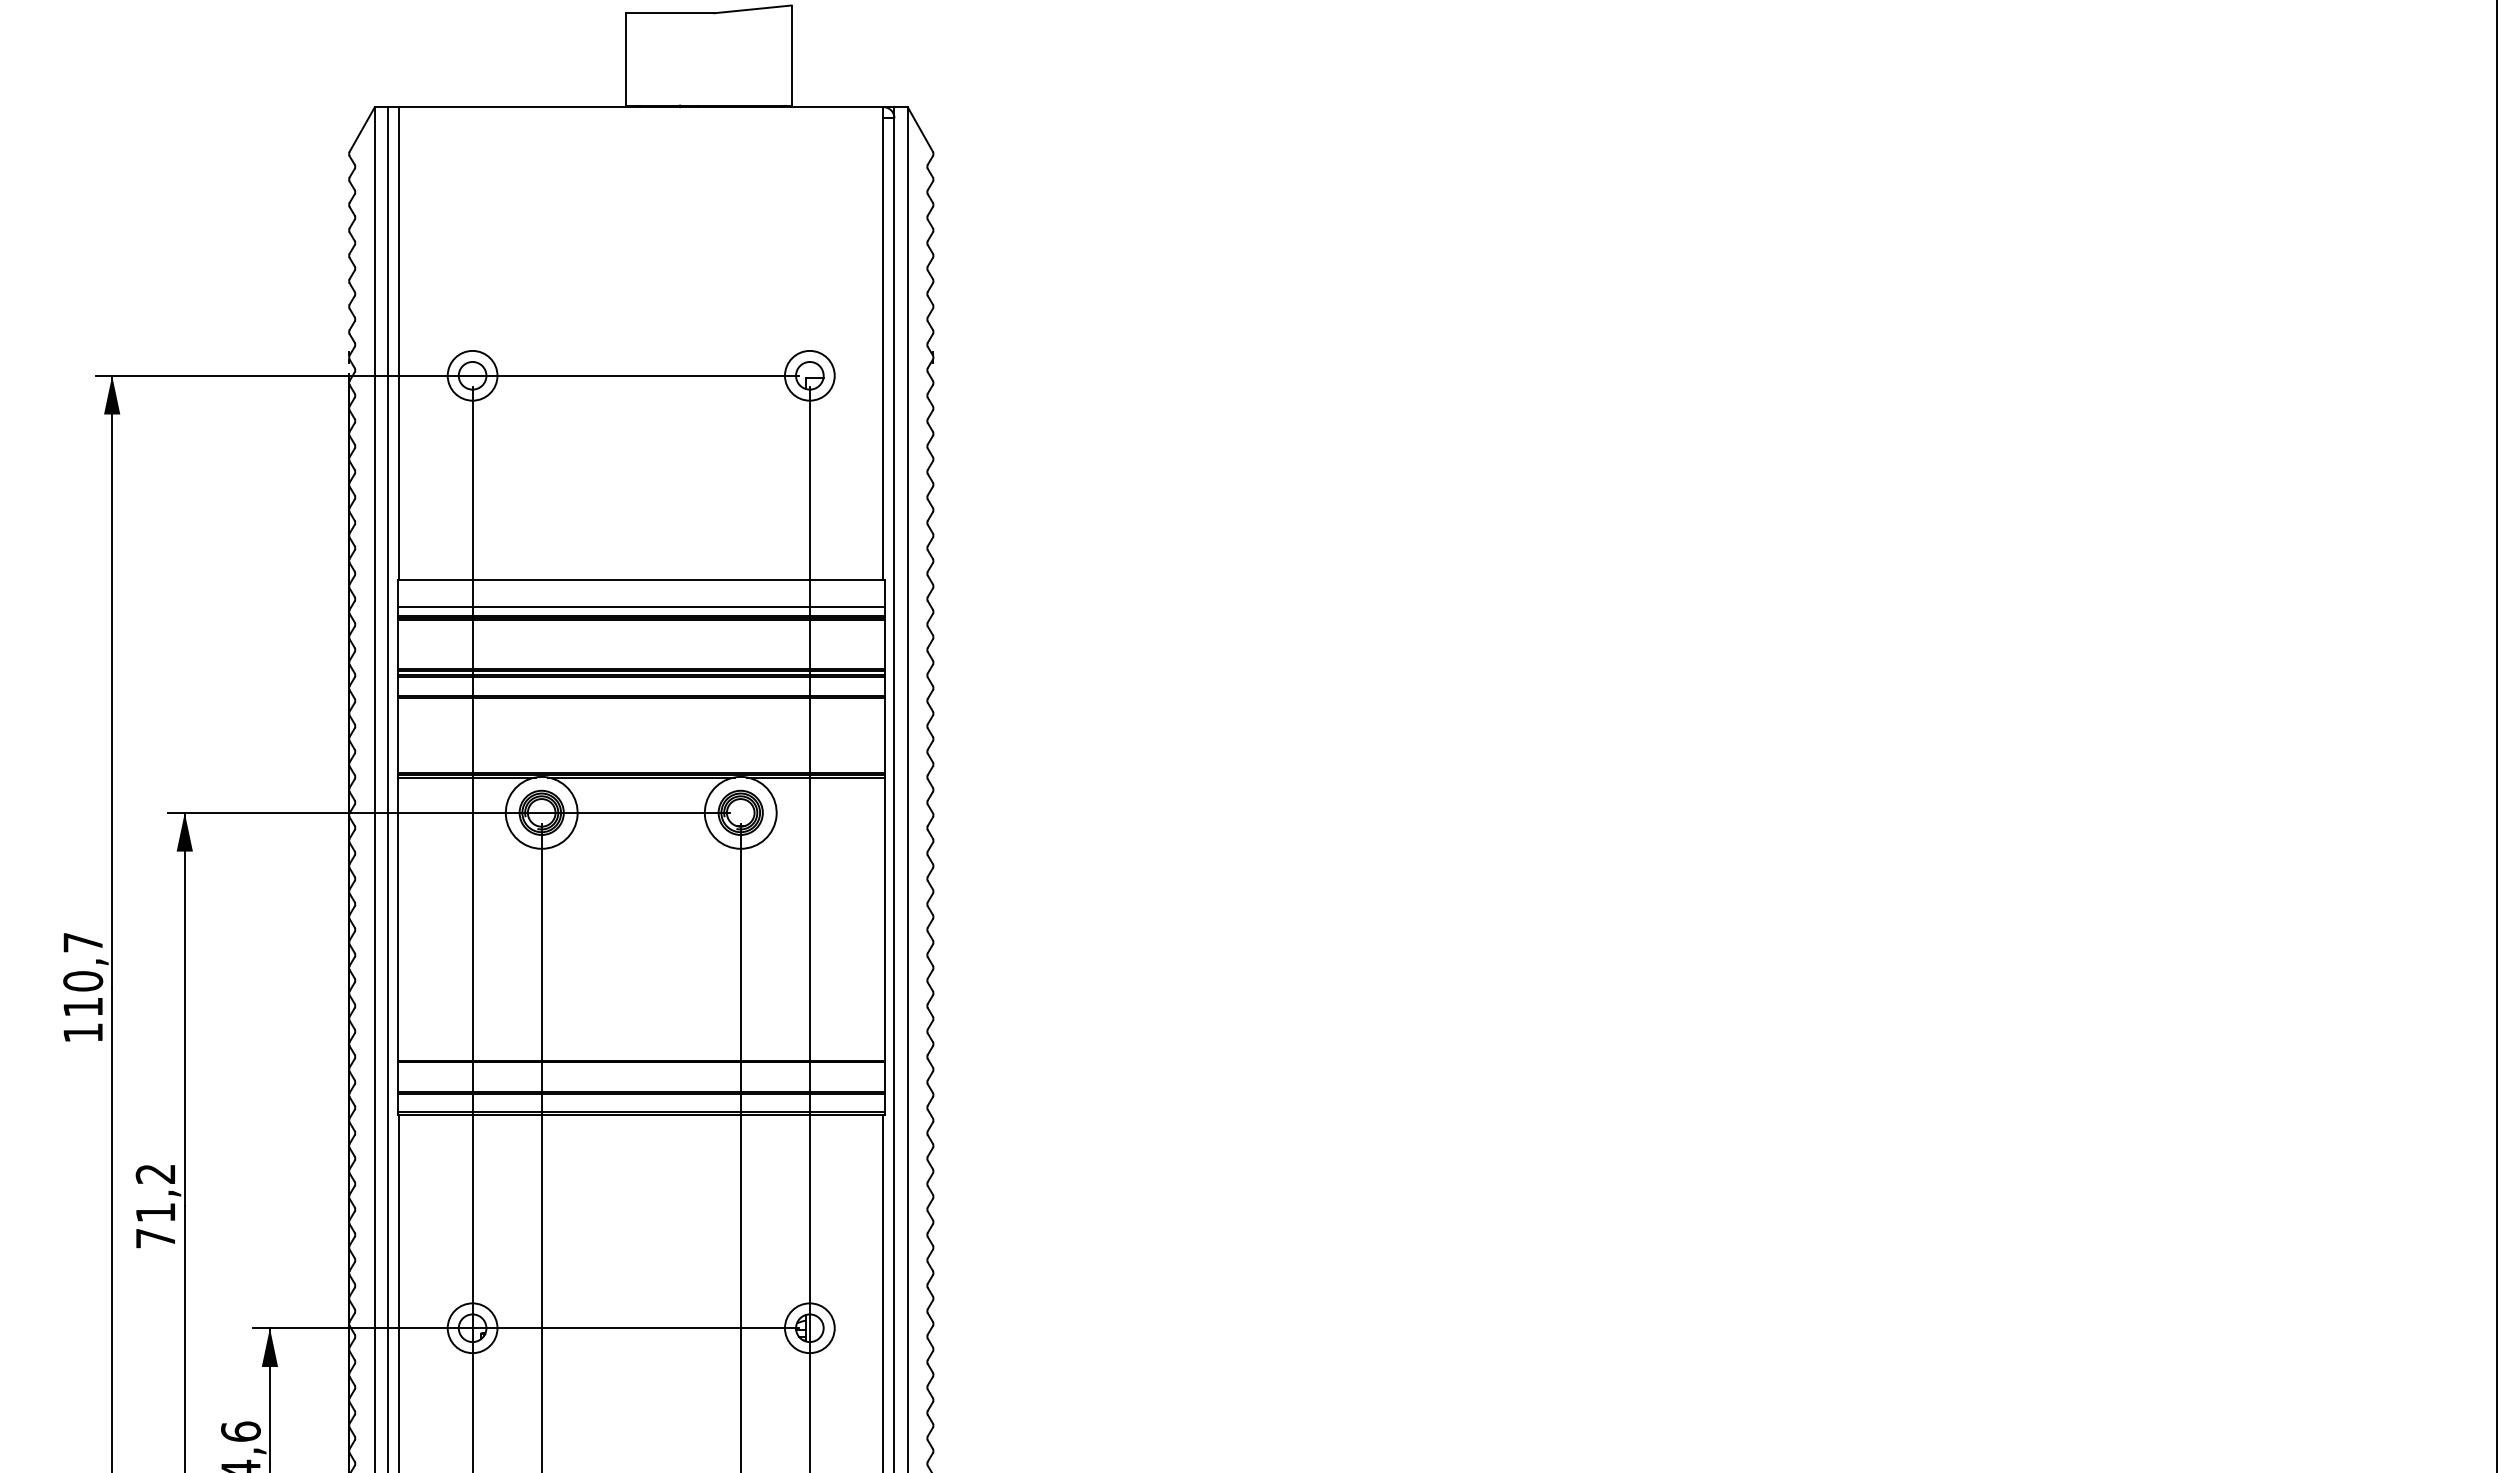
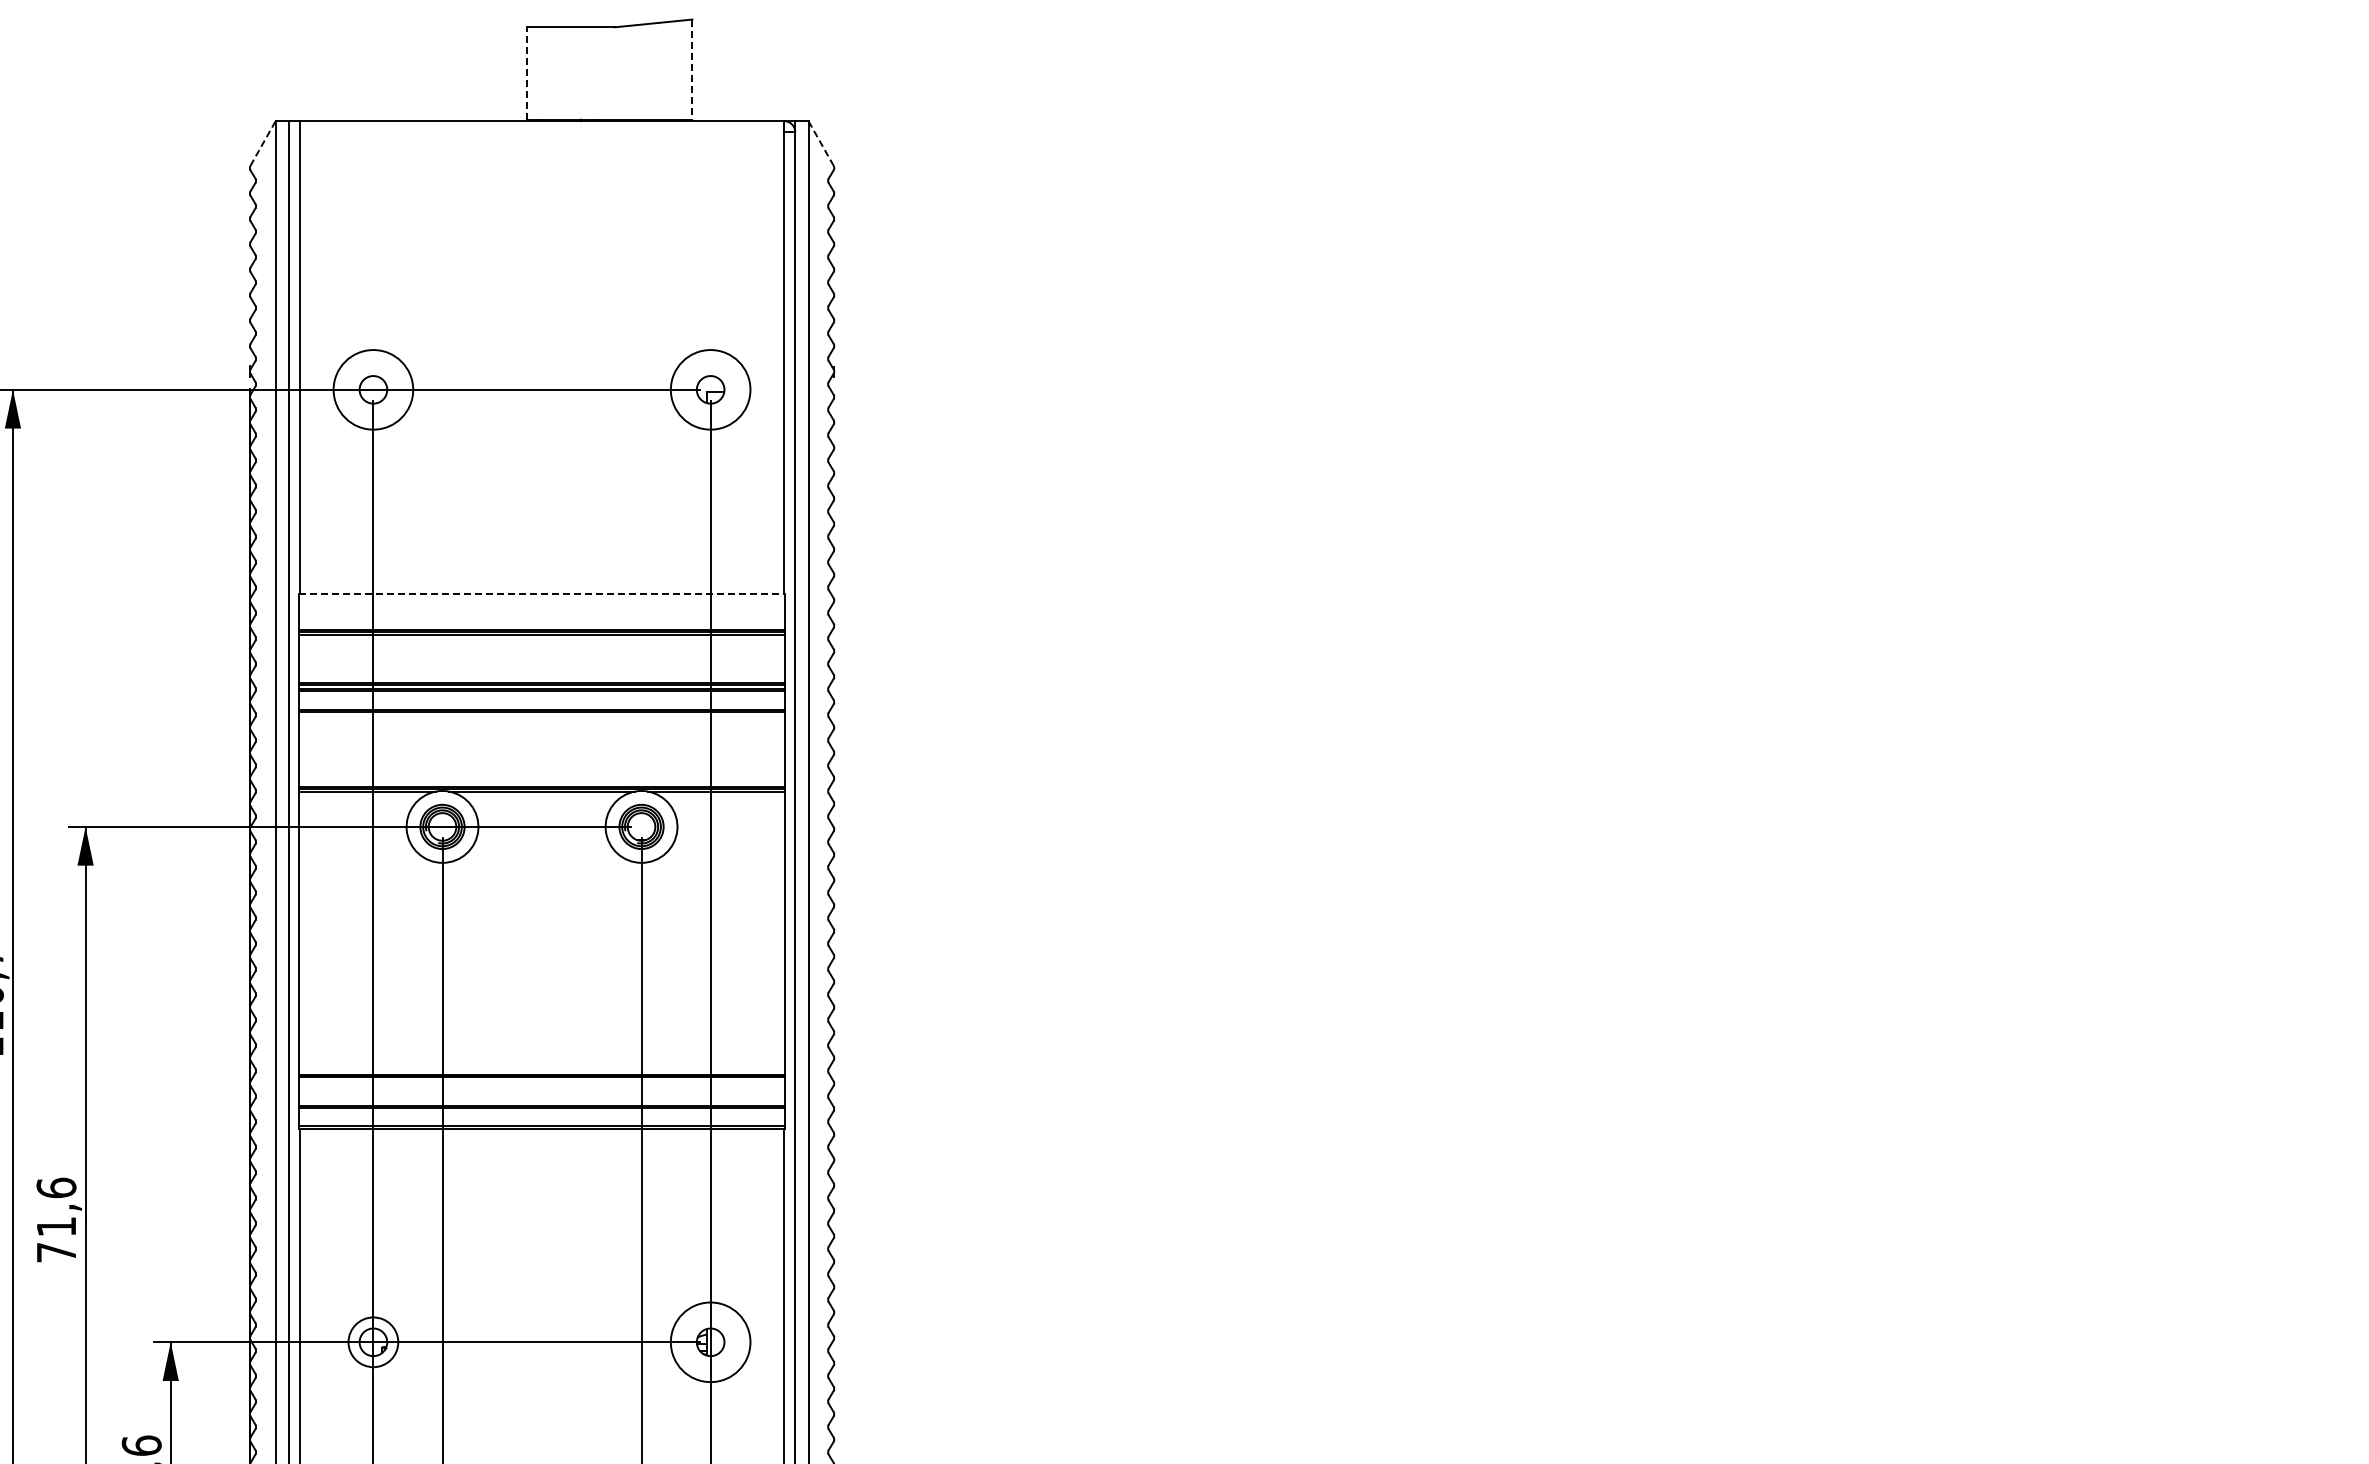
line: (791, 56) -> (692, 70), solid -> dashed
line: (625, 58) -> (526, 72), solid -> dashed
line: (362, 129) -> (263, 143), solid -> dashed
line: (920, 129) -> (821, 143), solid -> dashed
circle: (472, 375) -> (373, 389), size x1.6
circle: (809, 375) -> (710, 389), size x1.6
line: (641, 579) -> (542, 593), solid -> dashed
line: (640, 607) -> (541, 621), removed
text: (155, 1173) -> (56, 1187), 71,2 -> 71,6
circle: (809, 1328) -> (710, 1342), size x1.6

